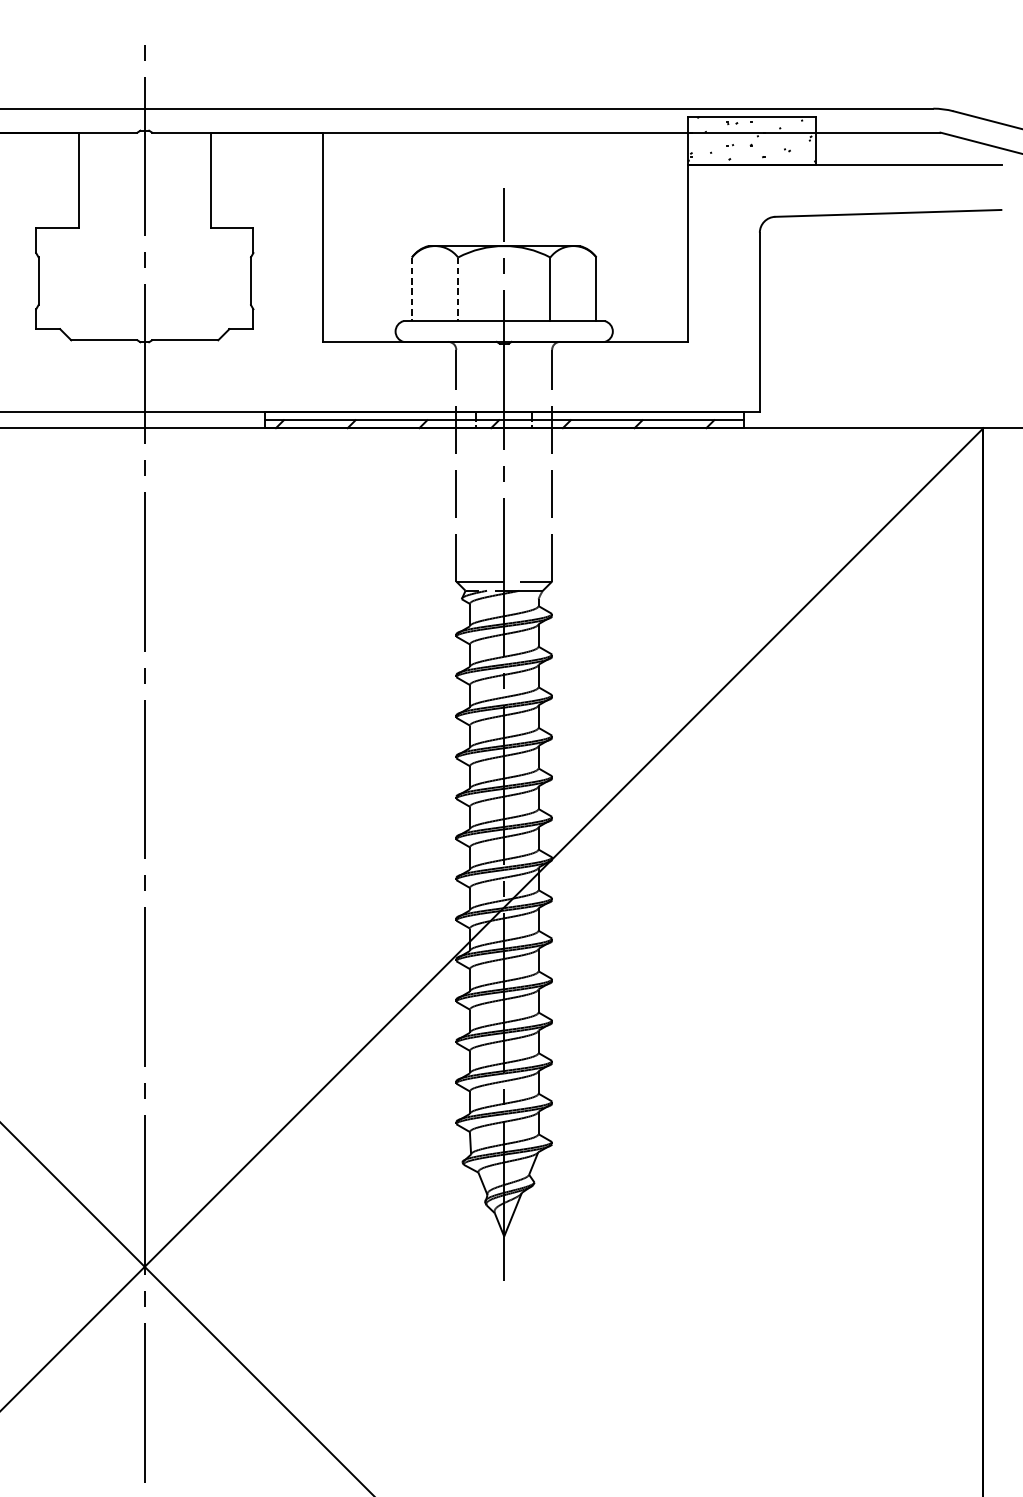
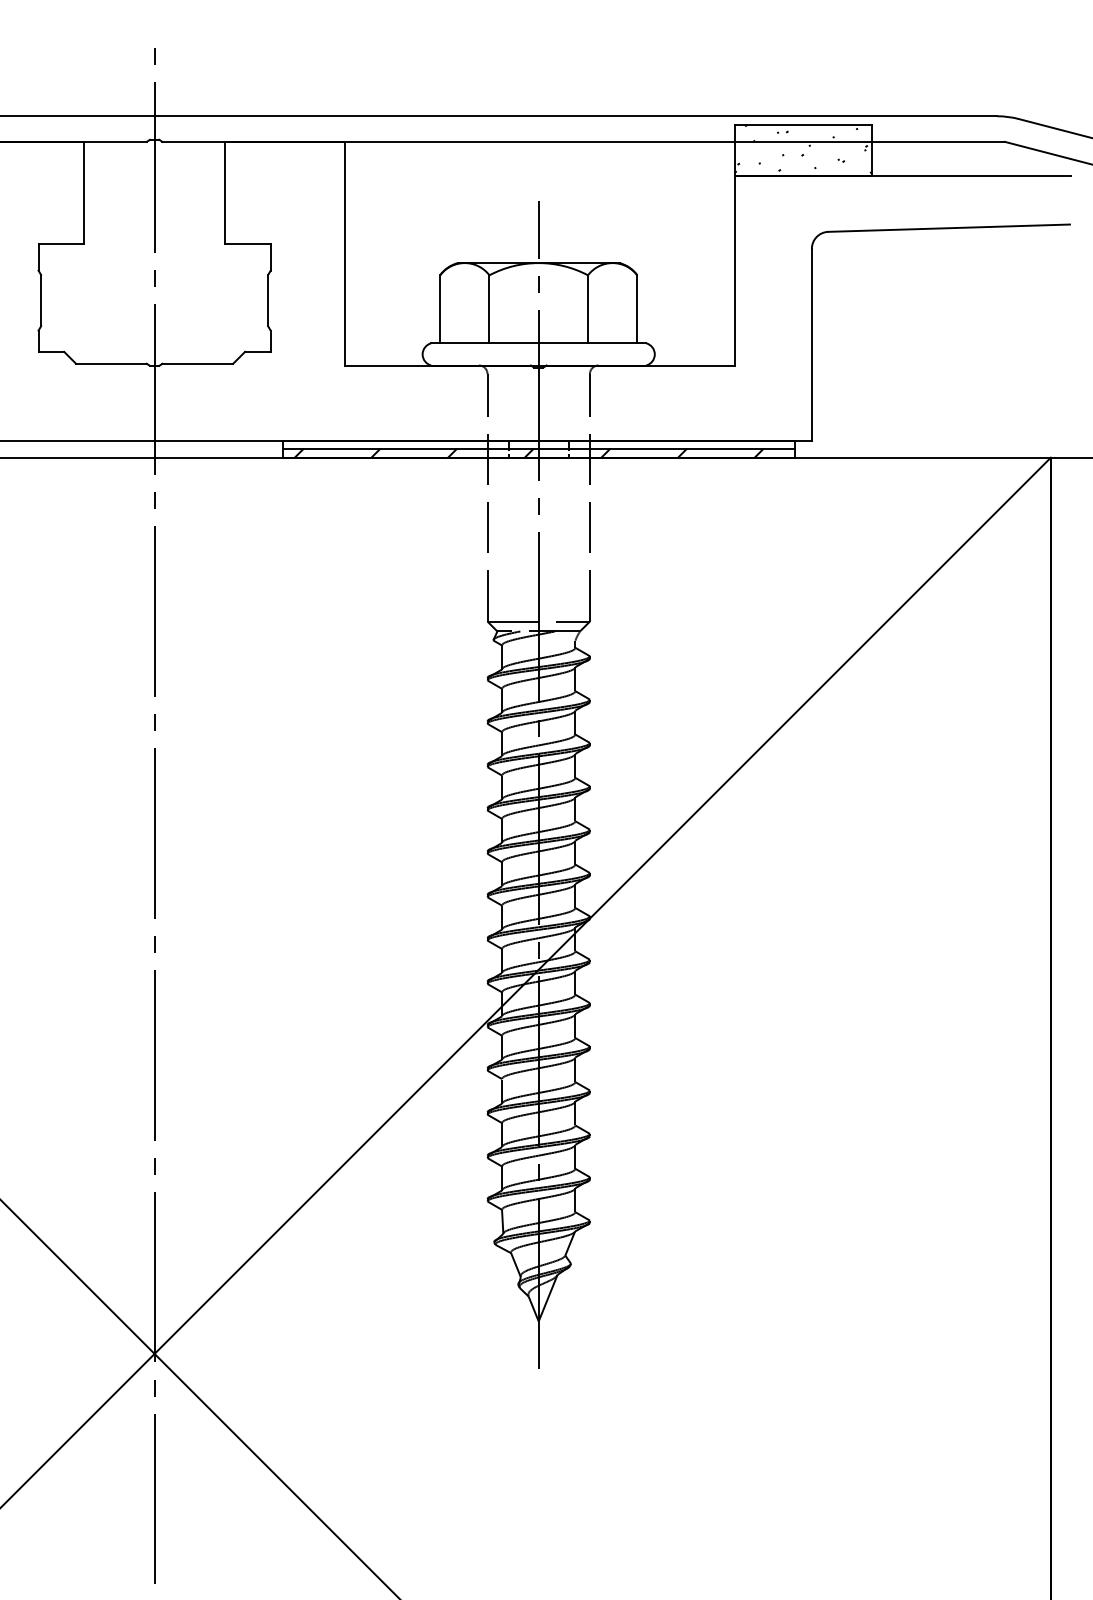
line: (412, 289) -> (440, 309), dashed -> solid
line: (458, 289) -> (489, 309), dashed -> solid

